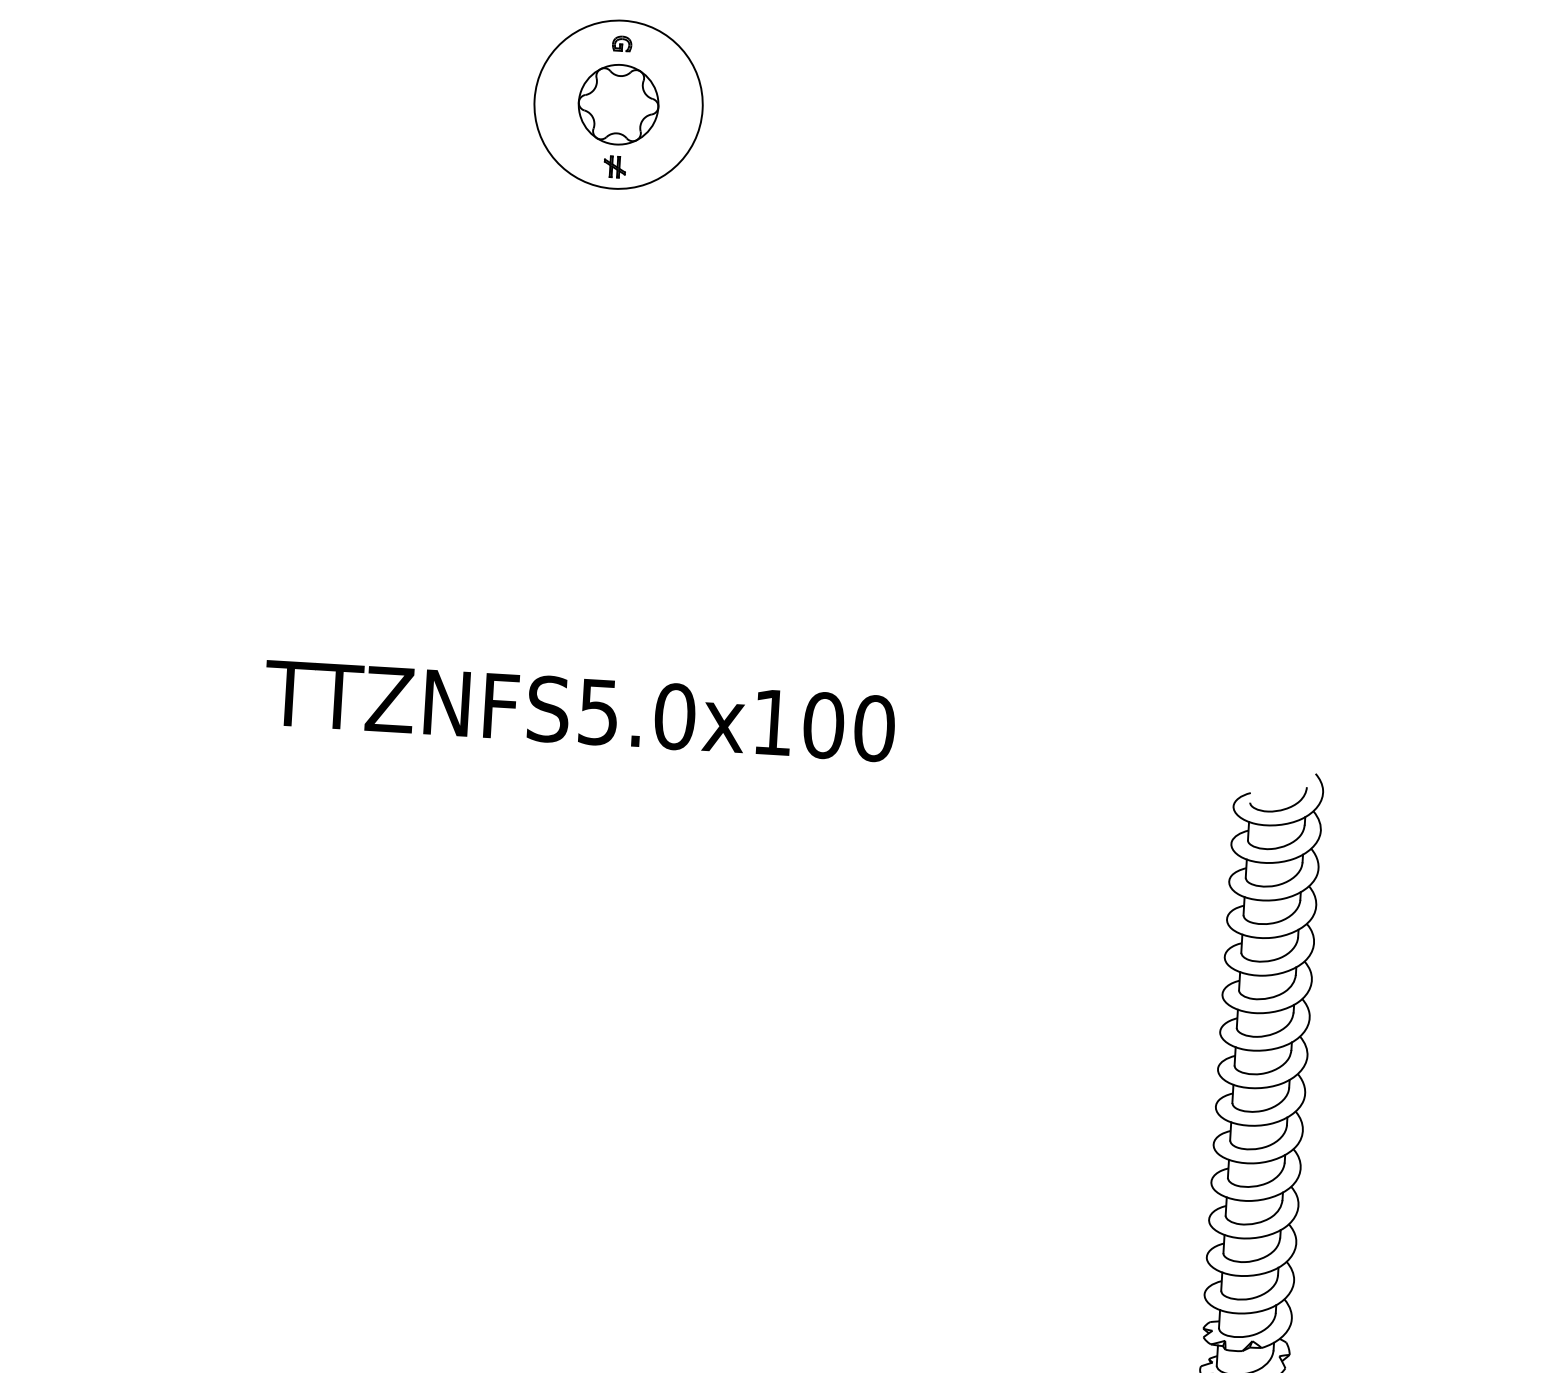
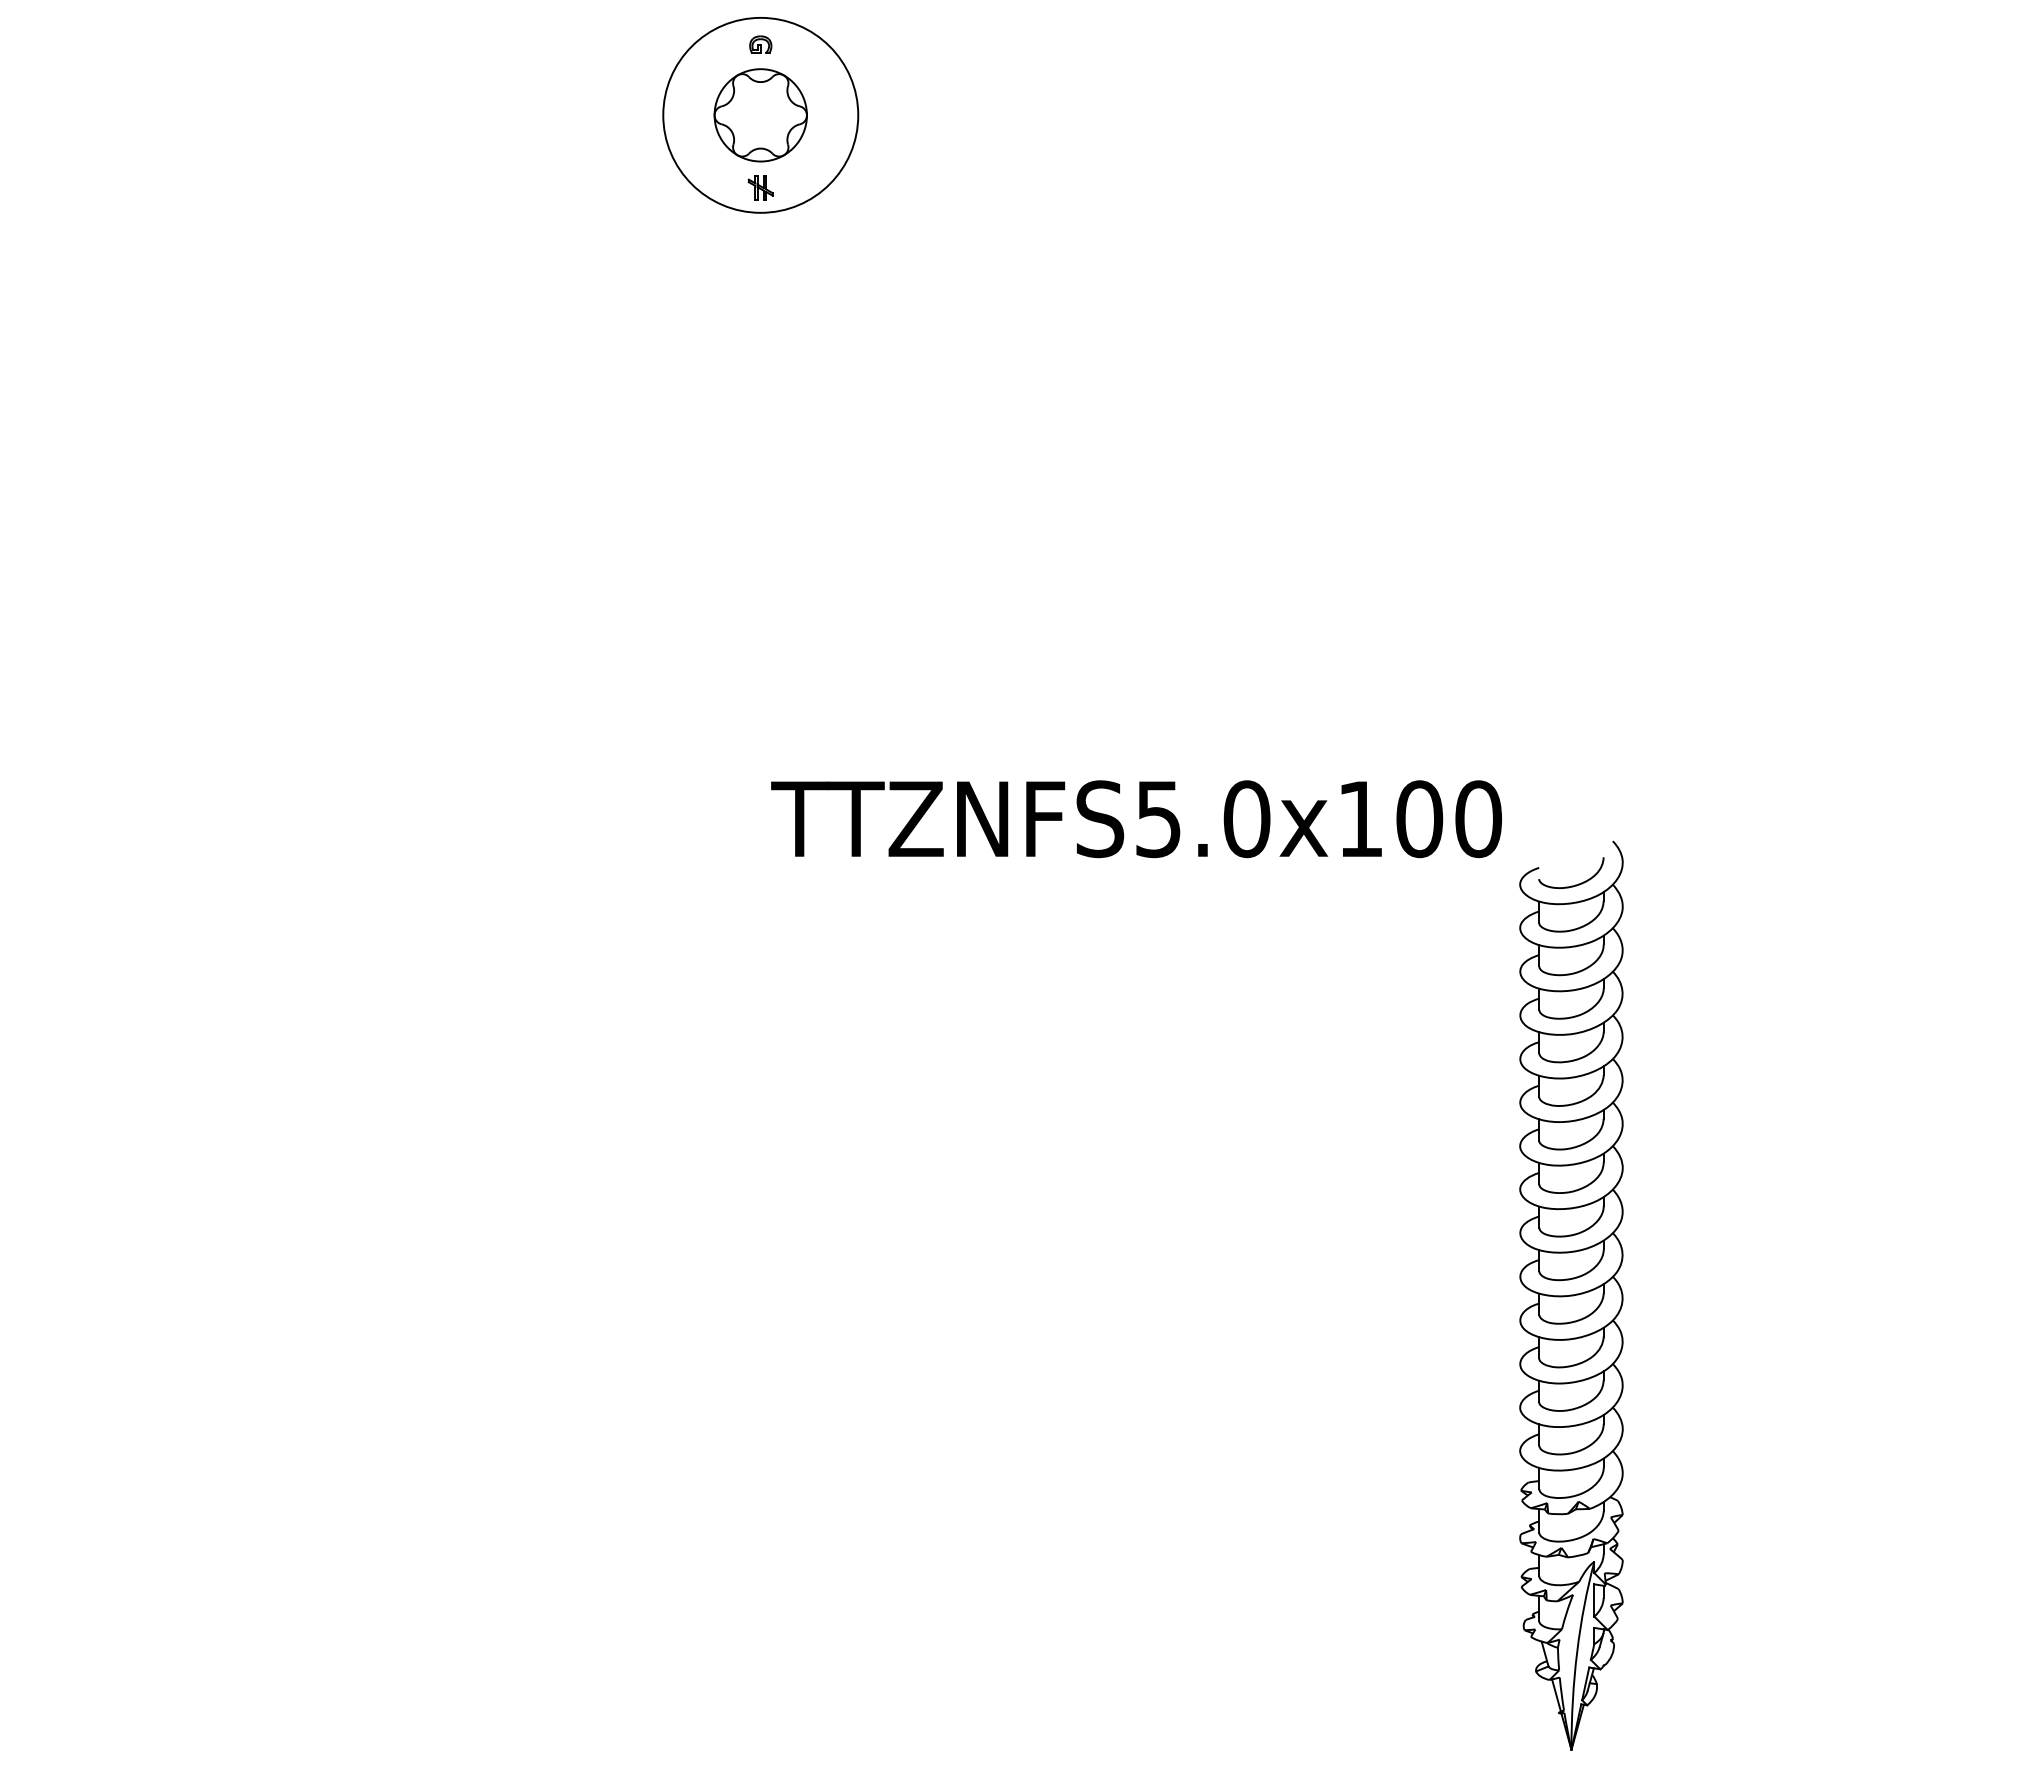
text: (579, 711) -> (1136, 819), moved

